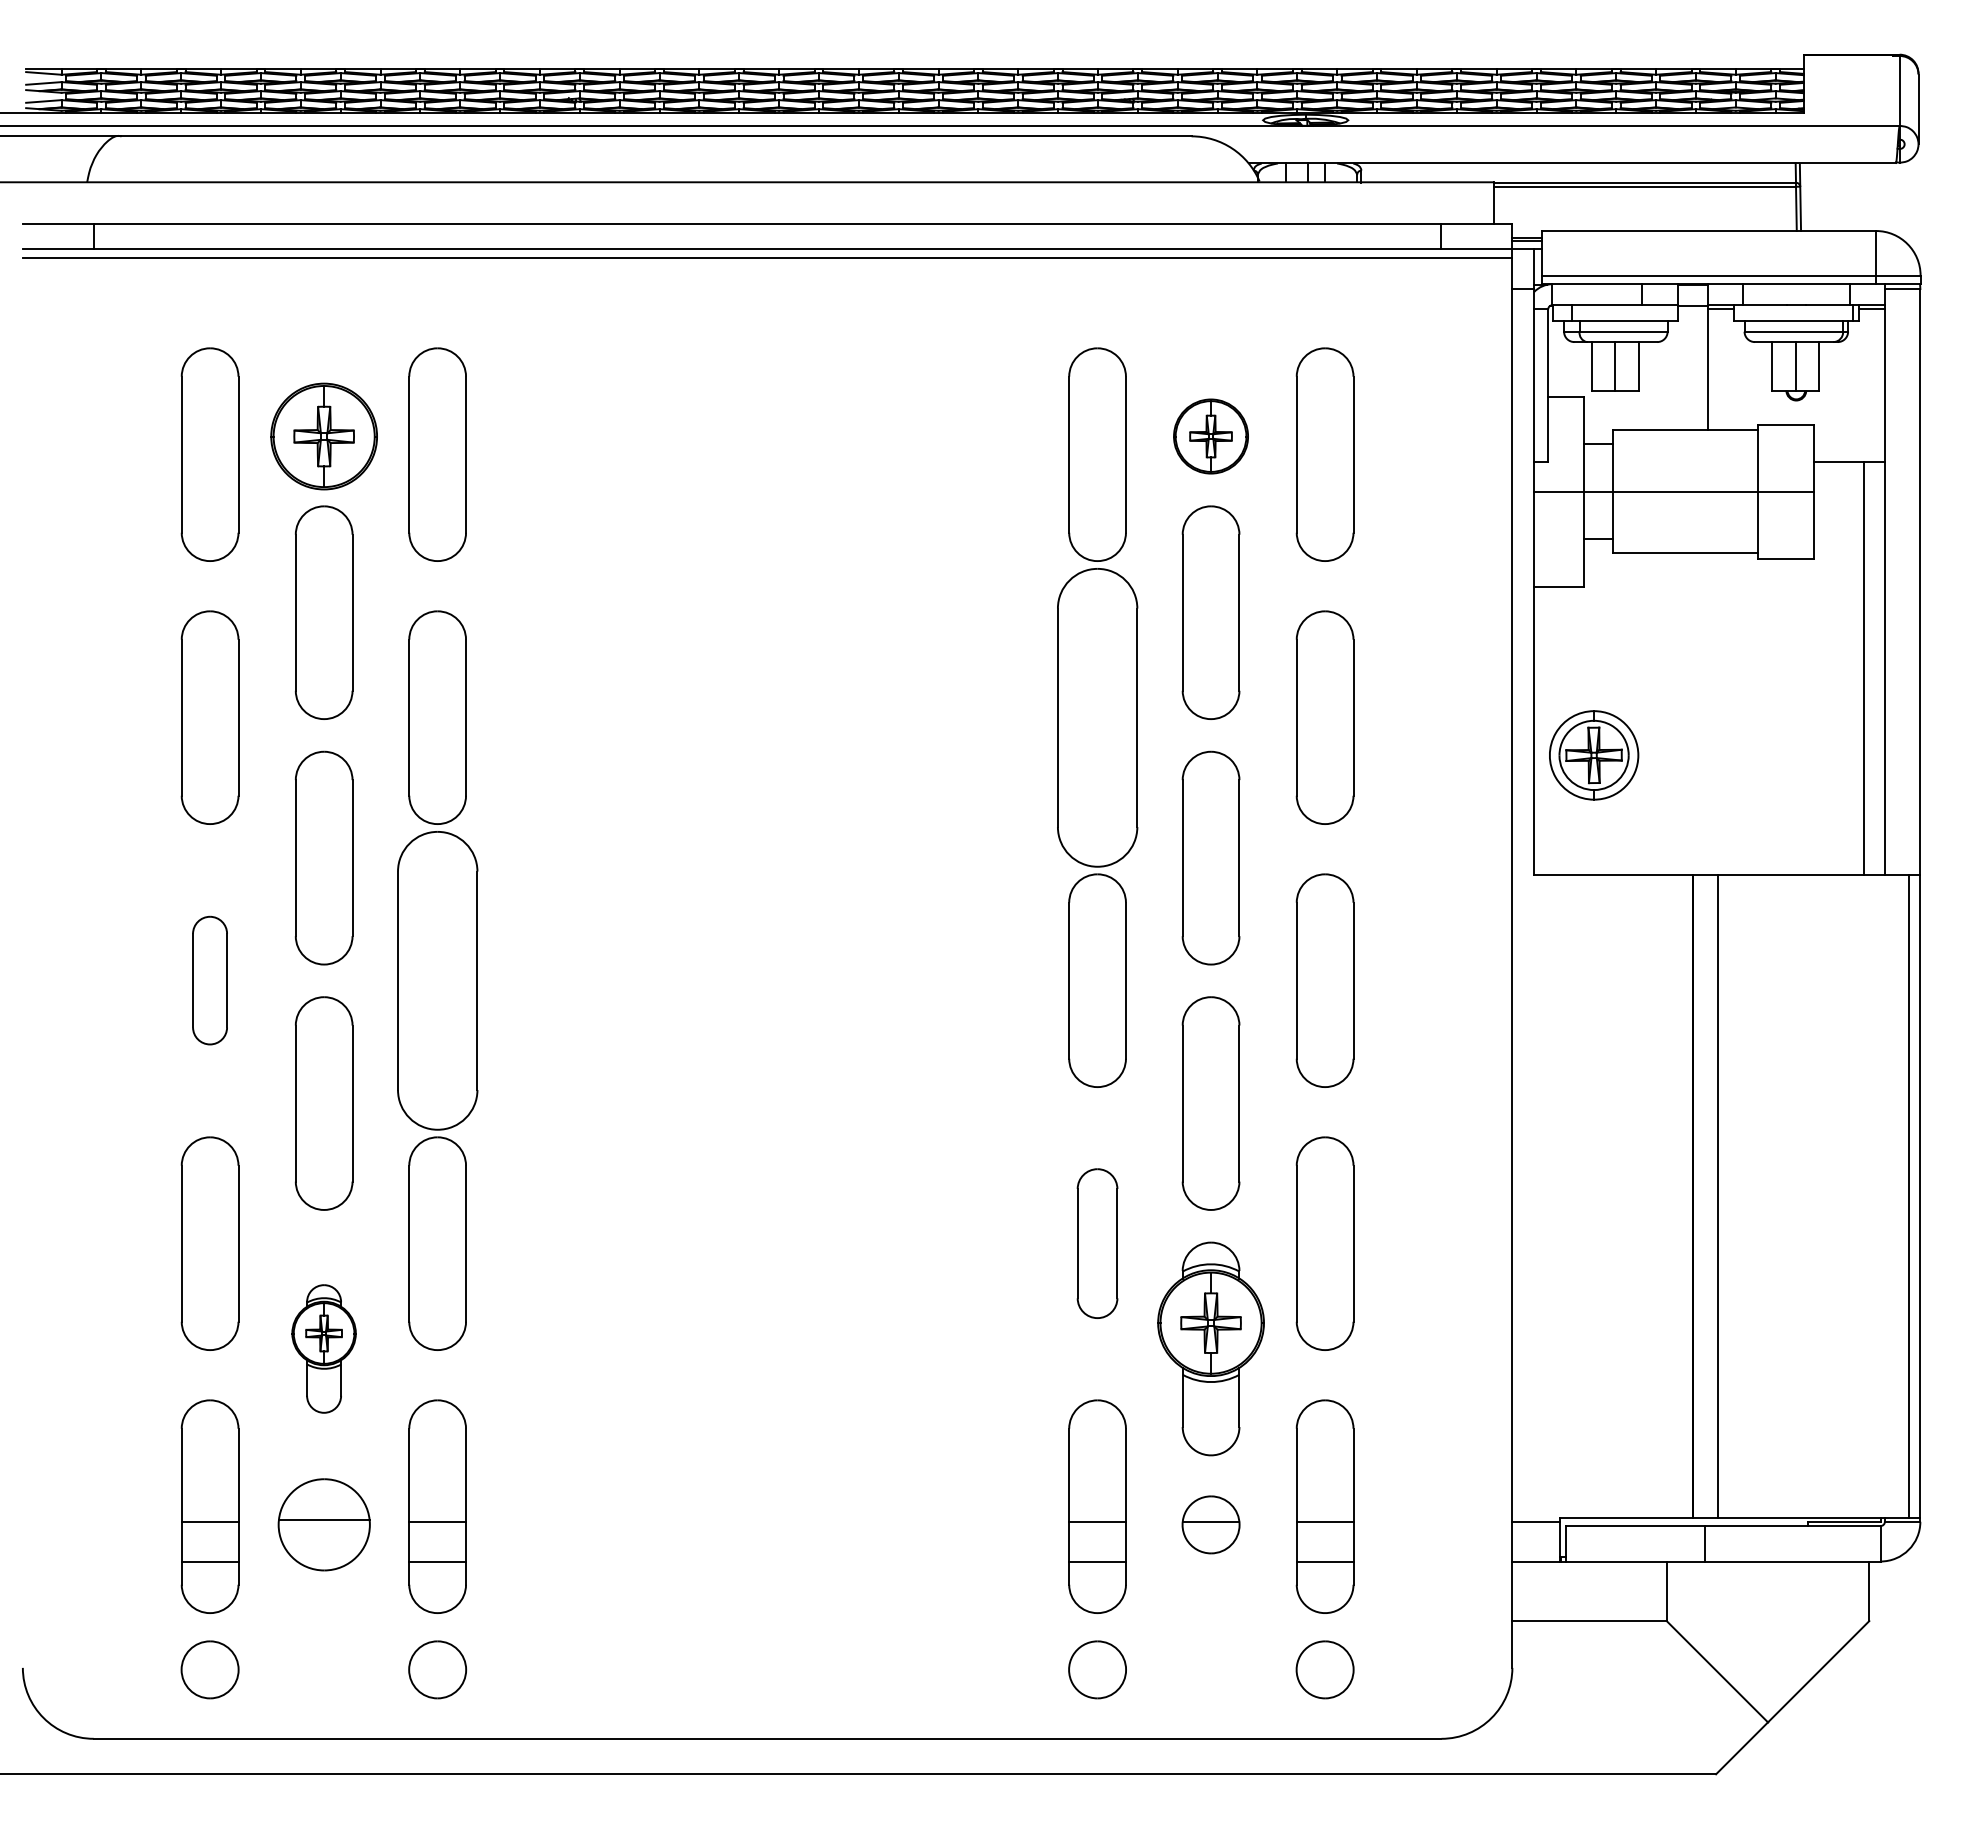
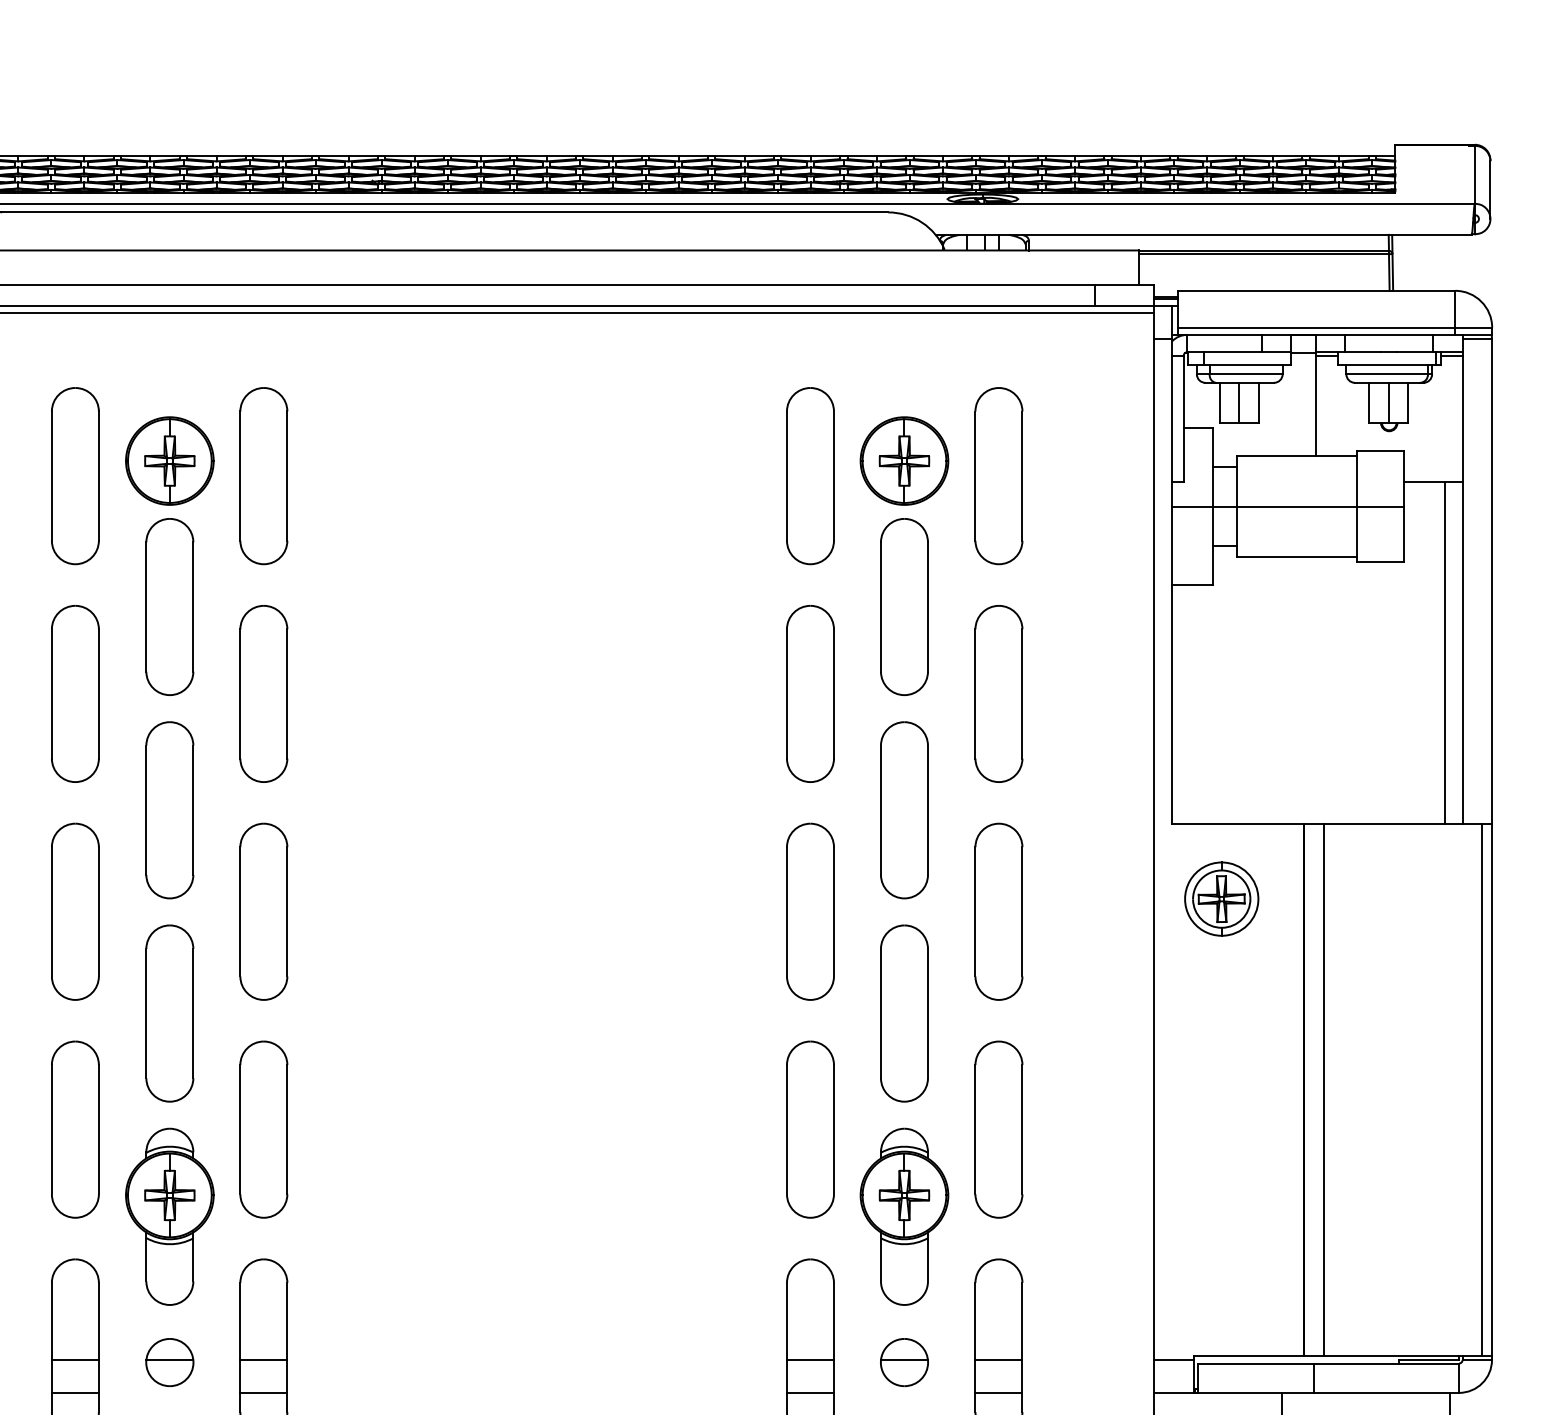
part: (1210, 436) -> (904, 461), size x1.43
part: (1097, 717) -> (810, 693), size x0.71
part: (1594, 755) -> (1222, 899), moved
part: (209, 980) -> (74, 911), size x1.67
part: (437, 980) -> (263, 911), size x0.71
part: (1097, 1243) -> (810, 1129), size x1.43
part: (323, 1348) -> (169, 1216), size x1.67
part: (323, 1524) -> (169, 1362), size x0.62

